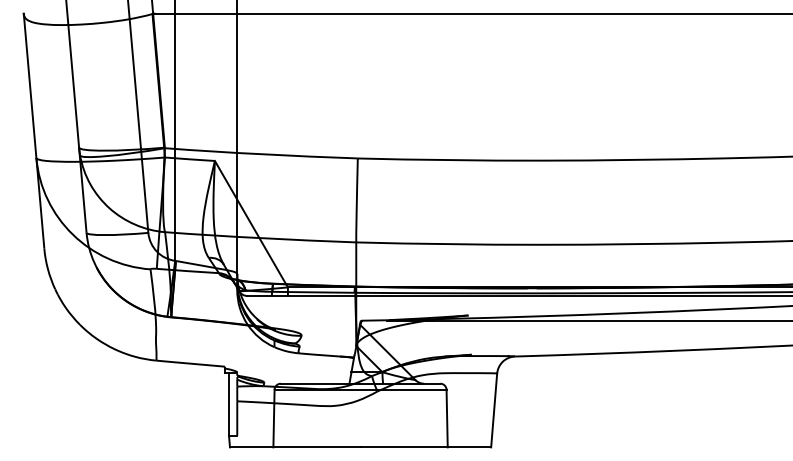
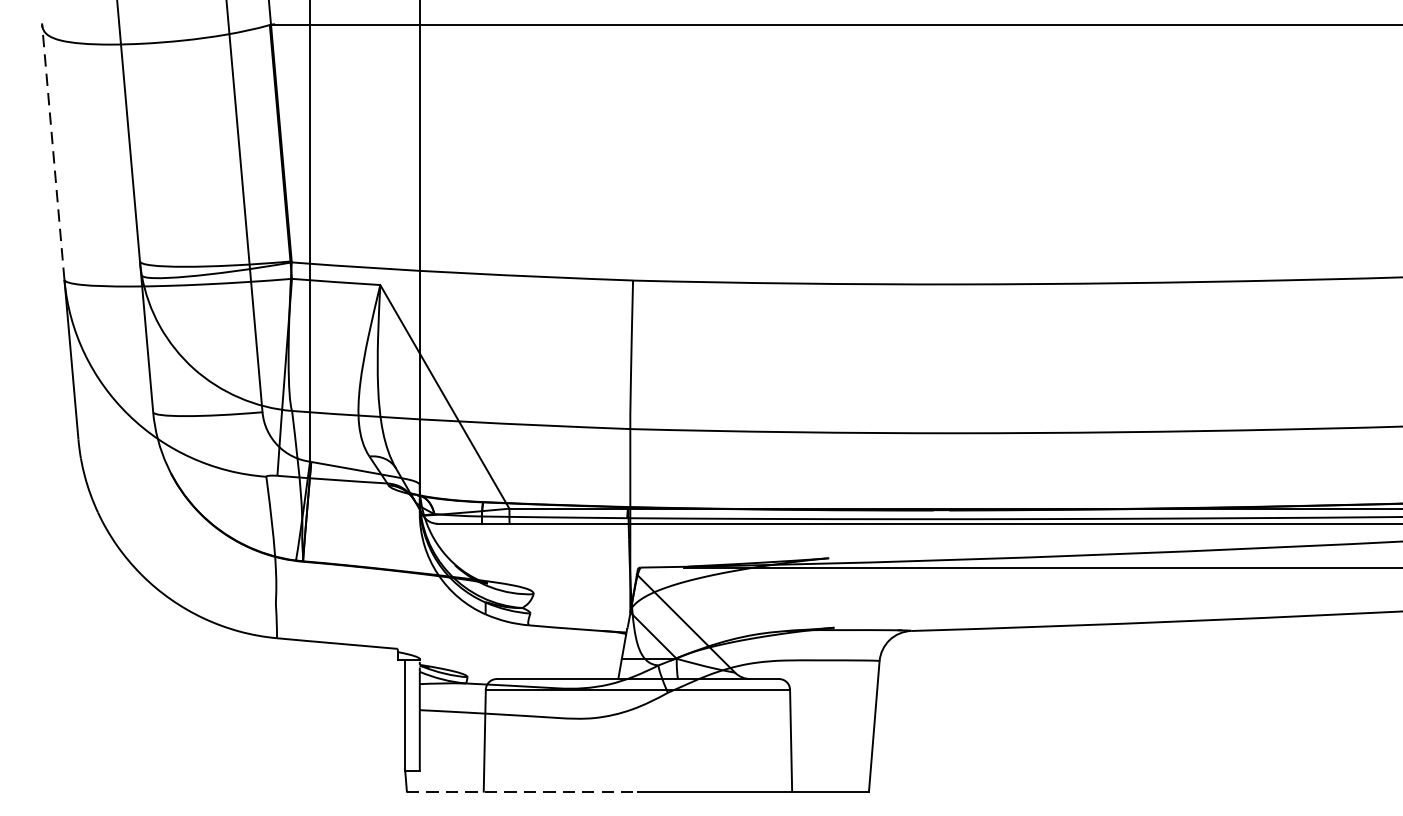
line: (30, 85) -> (54, 151), solid -> dashed
line: (295, 447) -> (522, 791), solid -> dashed

